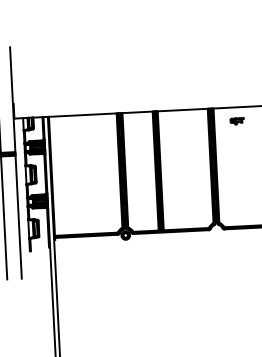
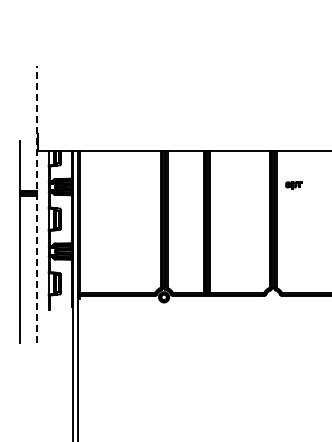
part: (236, 121) -> (293, 185), moved
line: (15, 162) -> (37, 203), solid -> dashed

